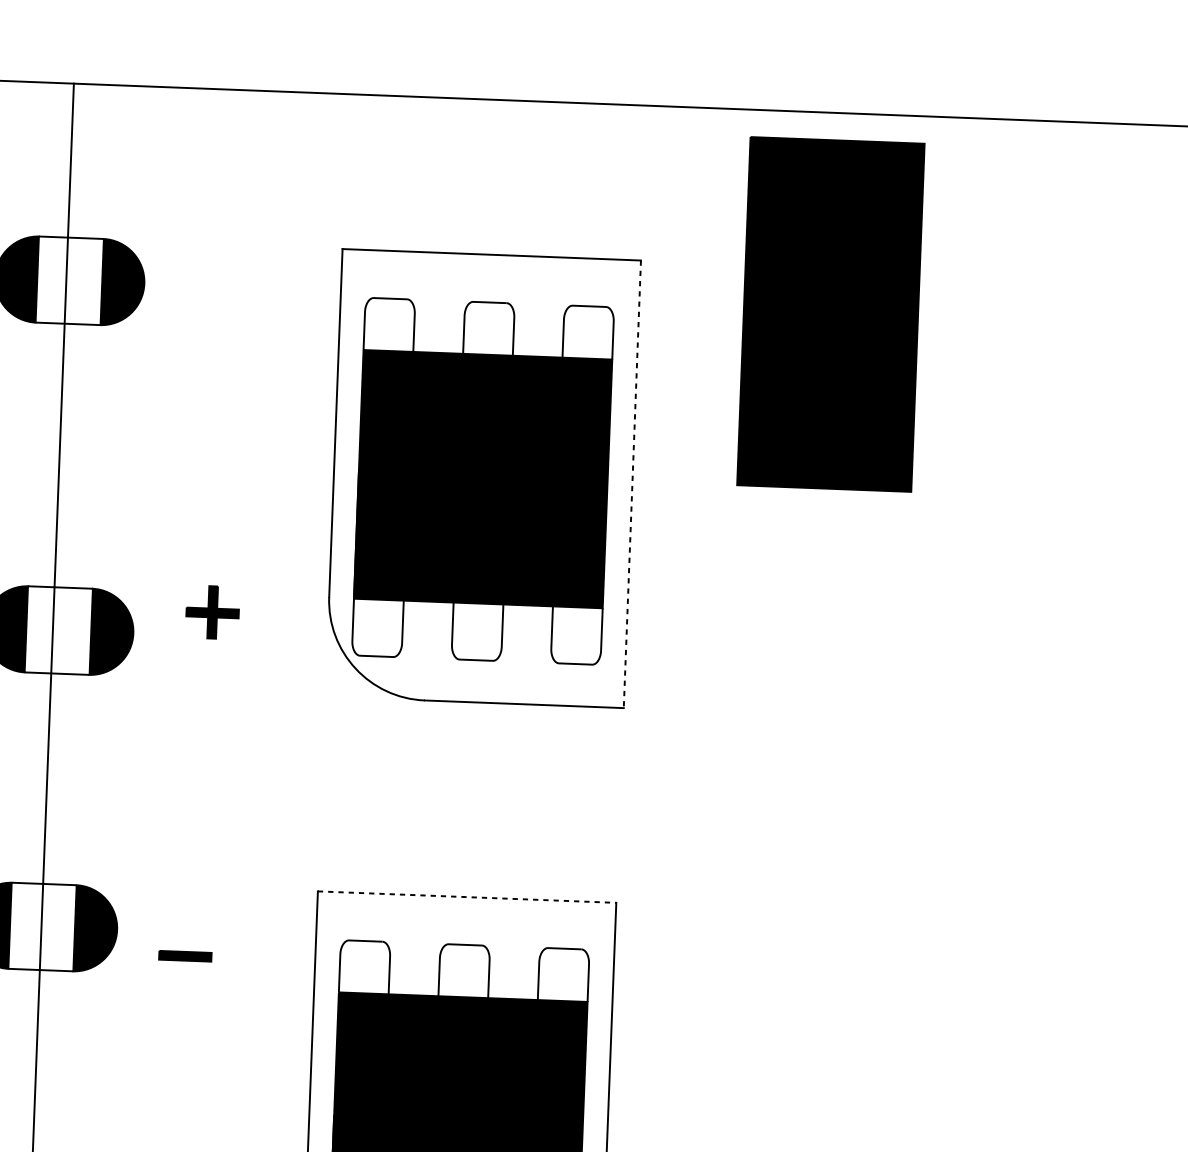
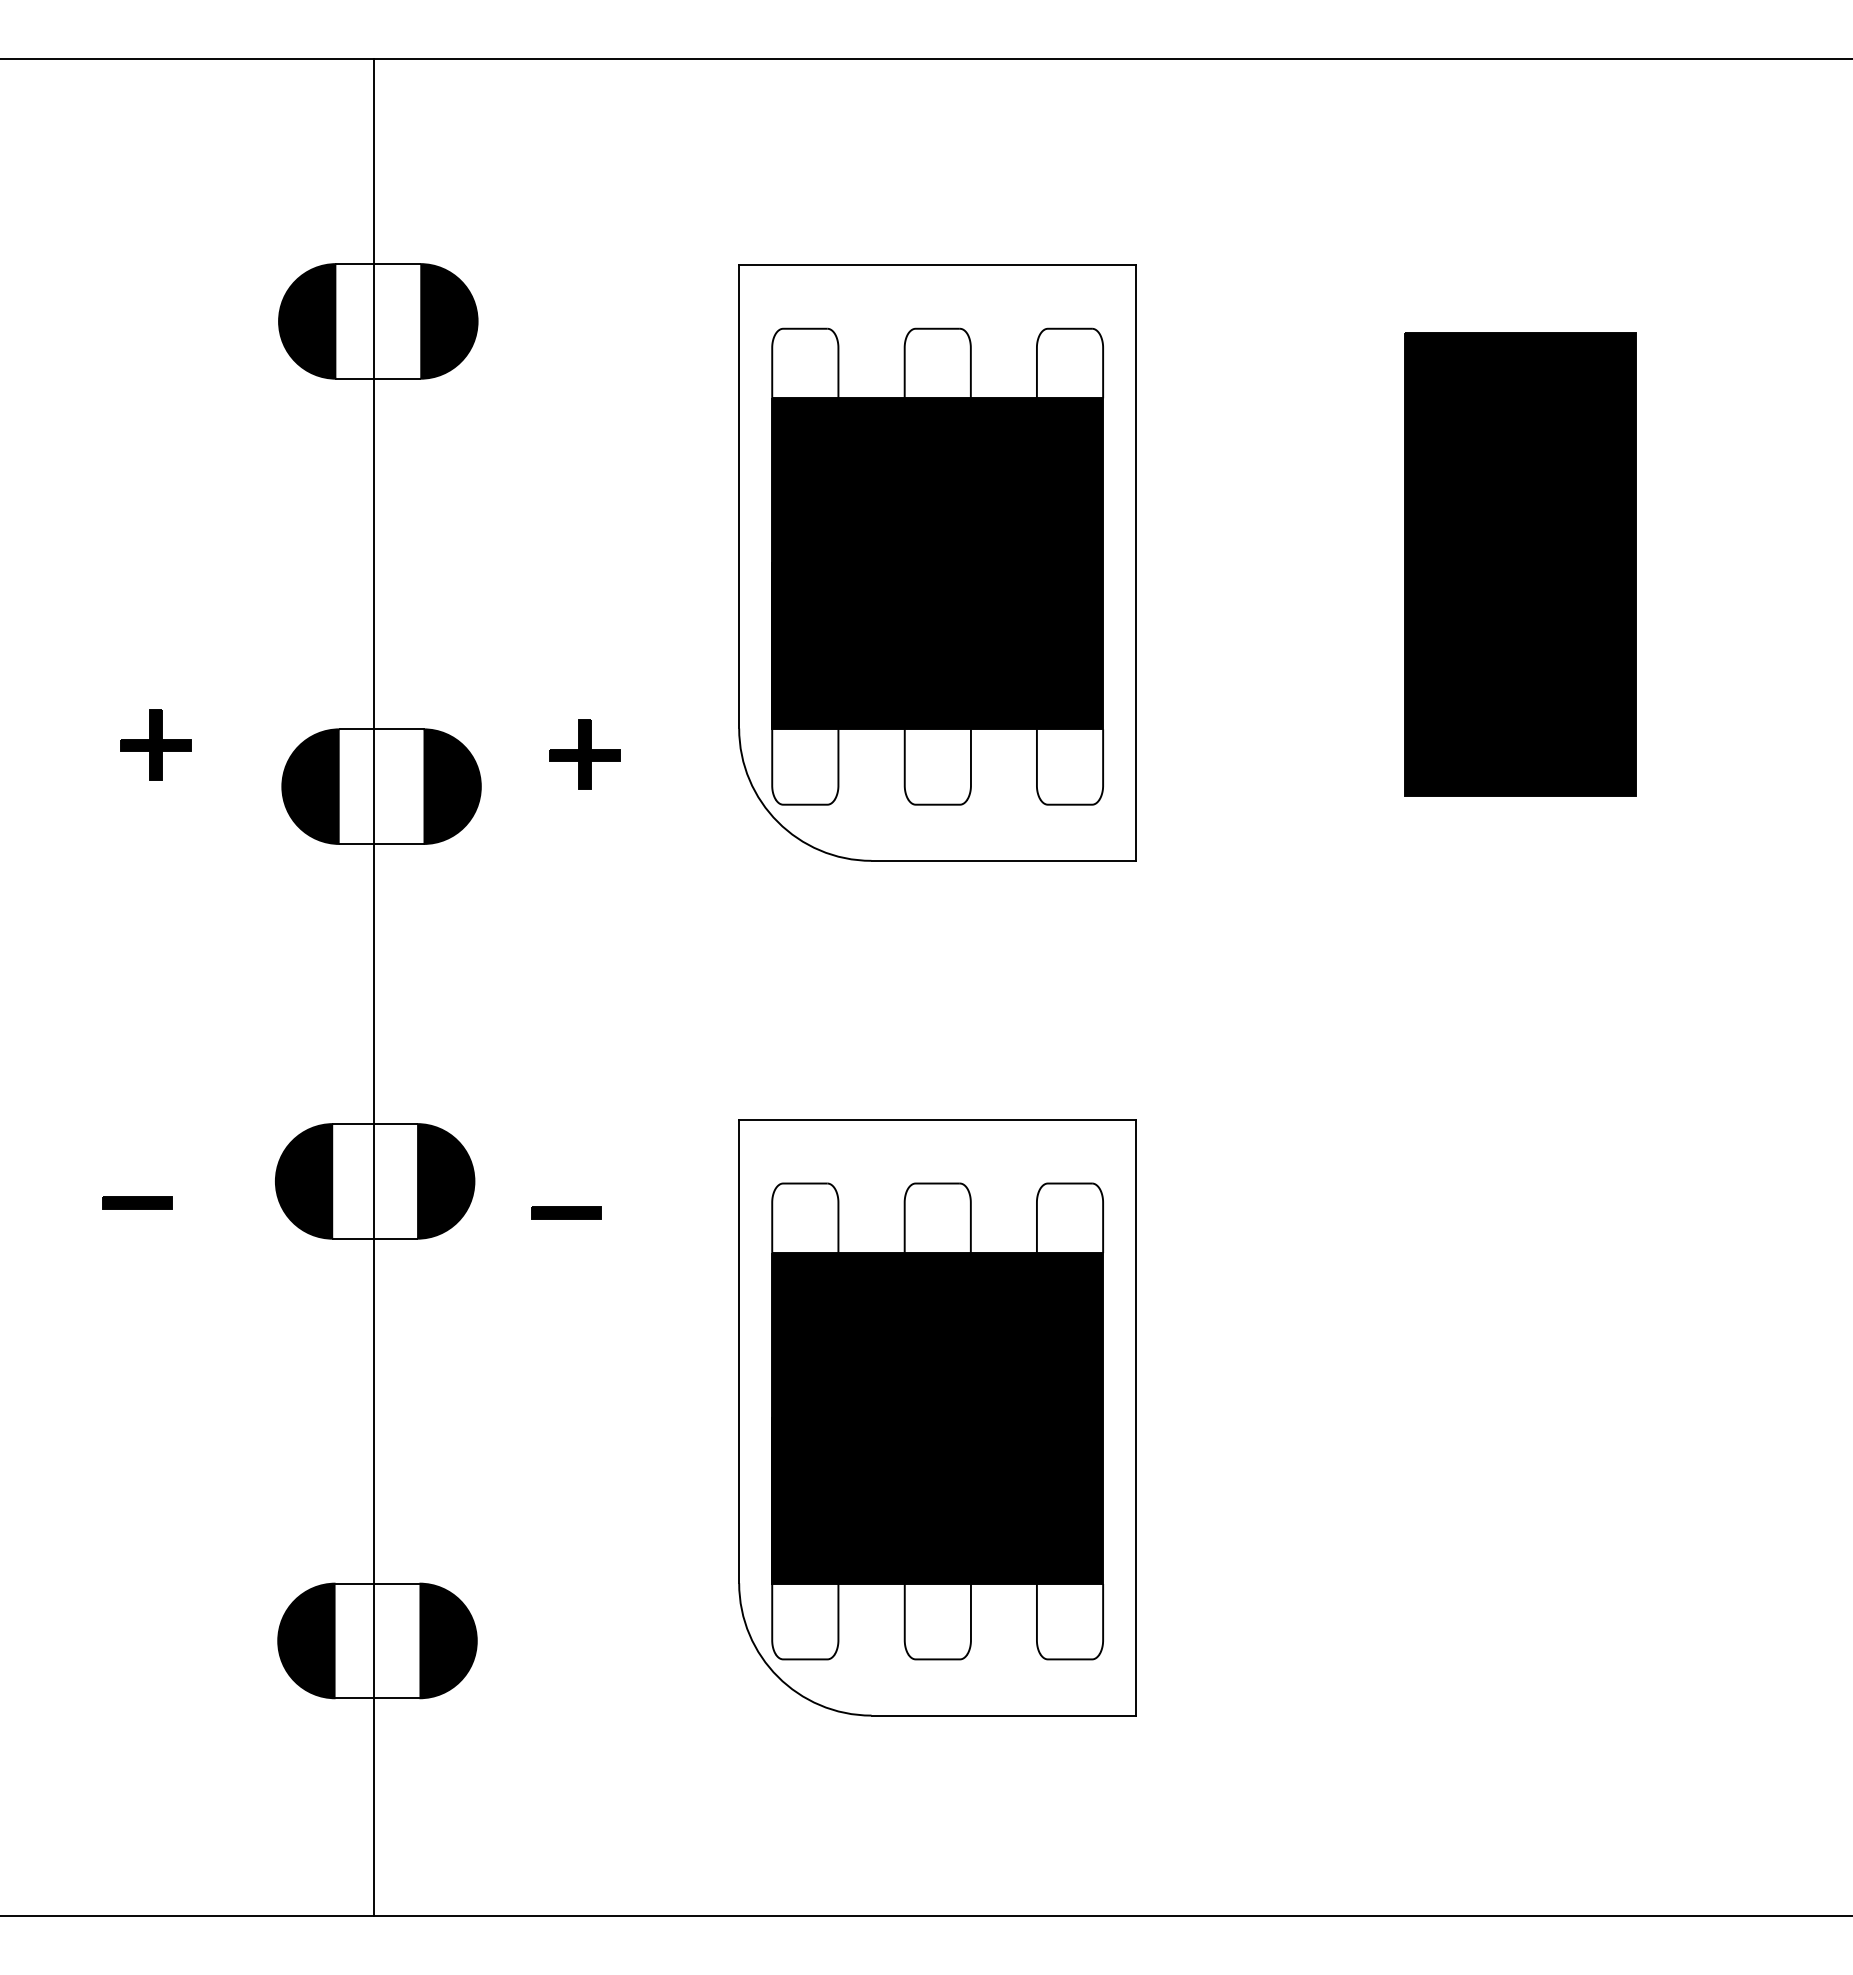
part: (831, 314) -> (1520, 564), moved
line: (632, 484) -> (1136, 563), dashed -> solid
line: (466, 896) -> (937, 1119), dashed -> solid

